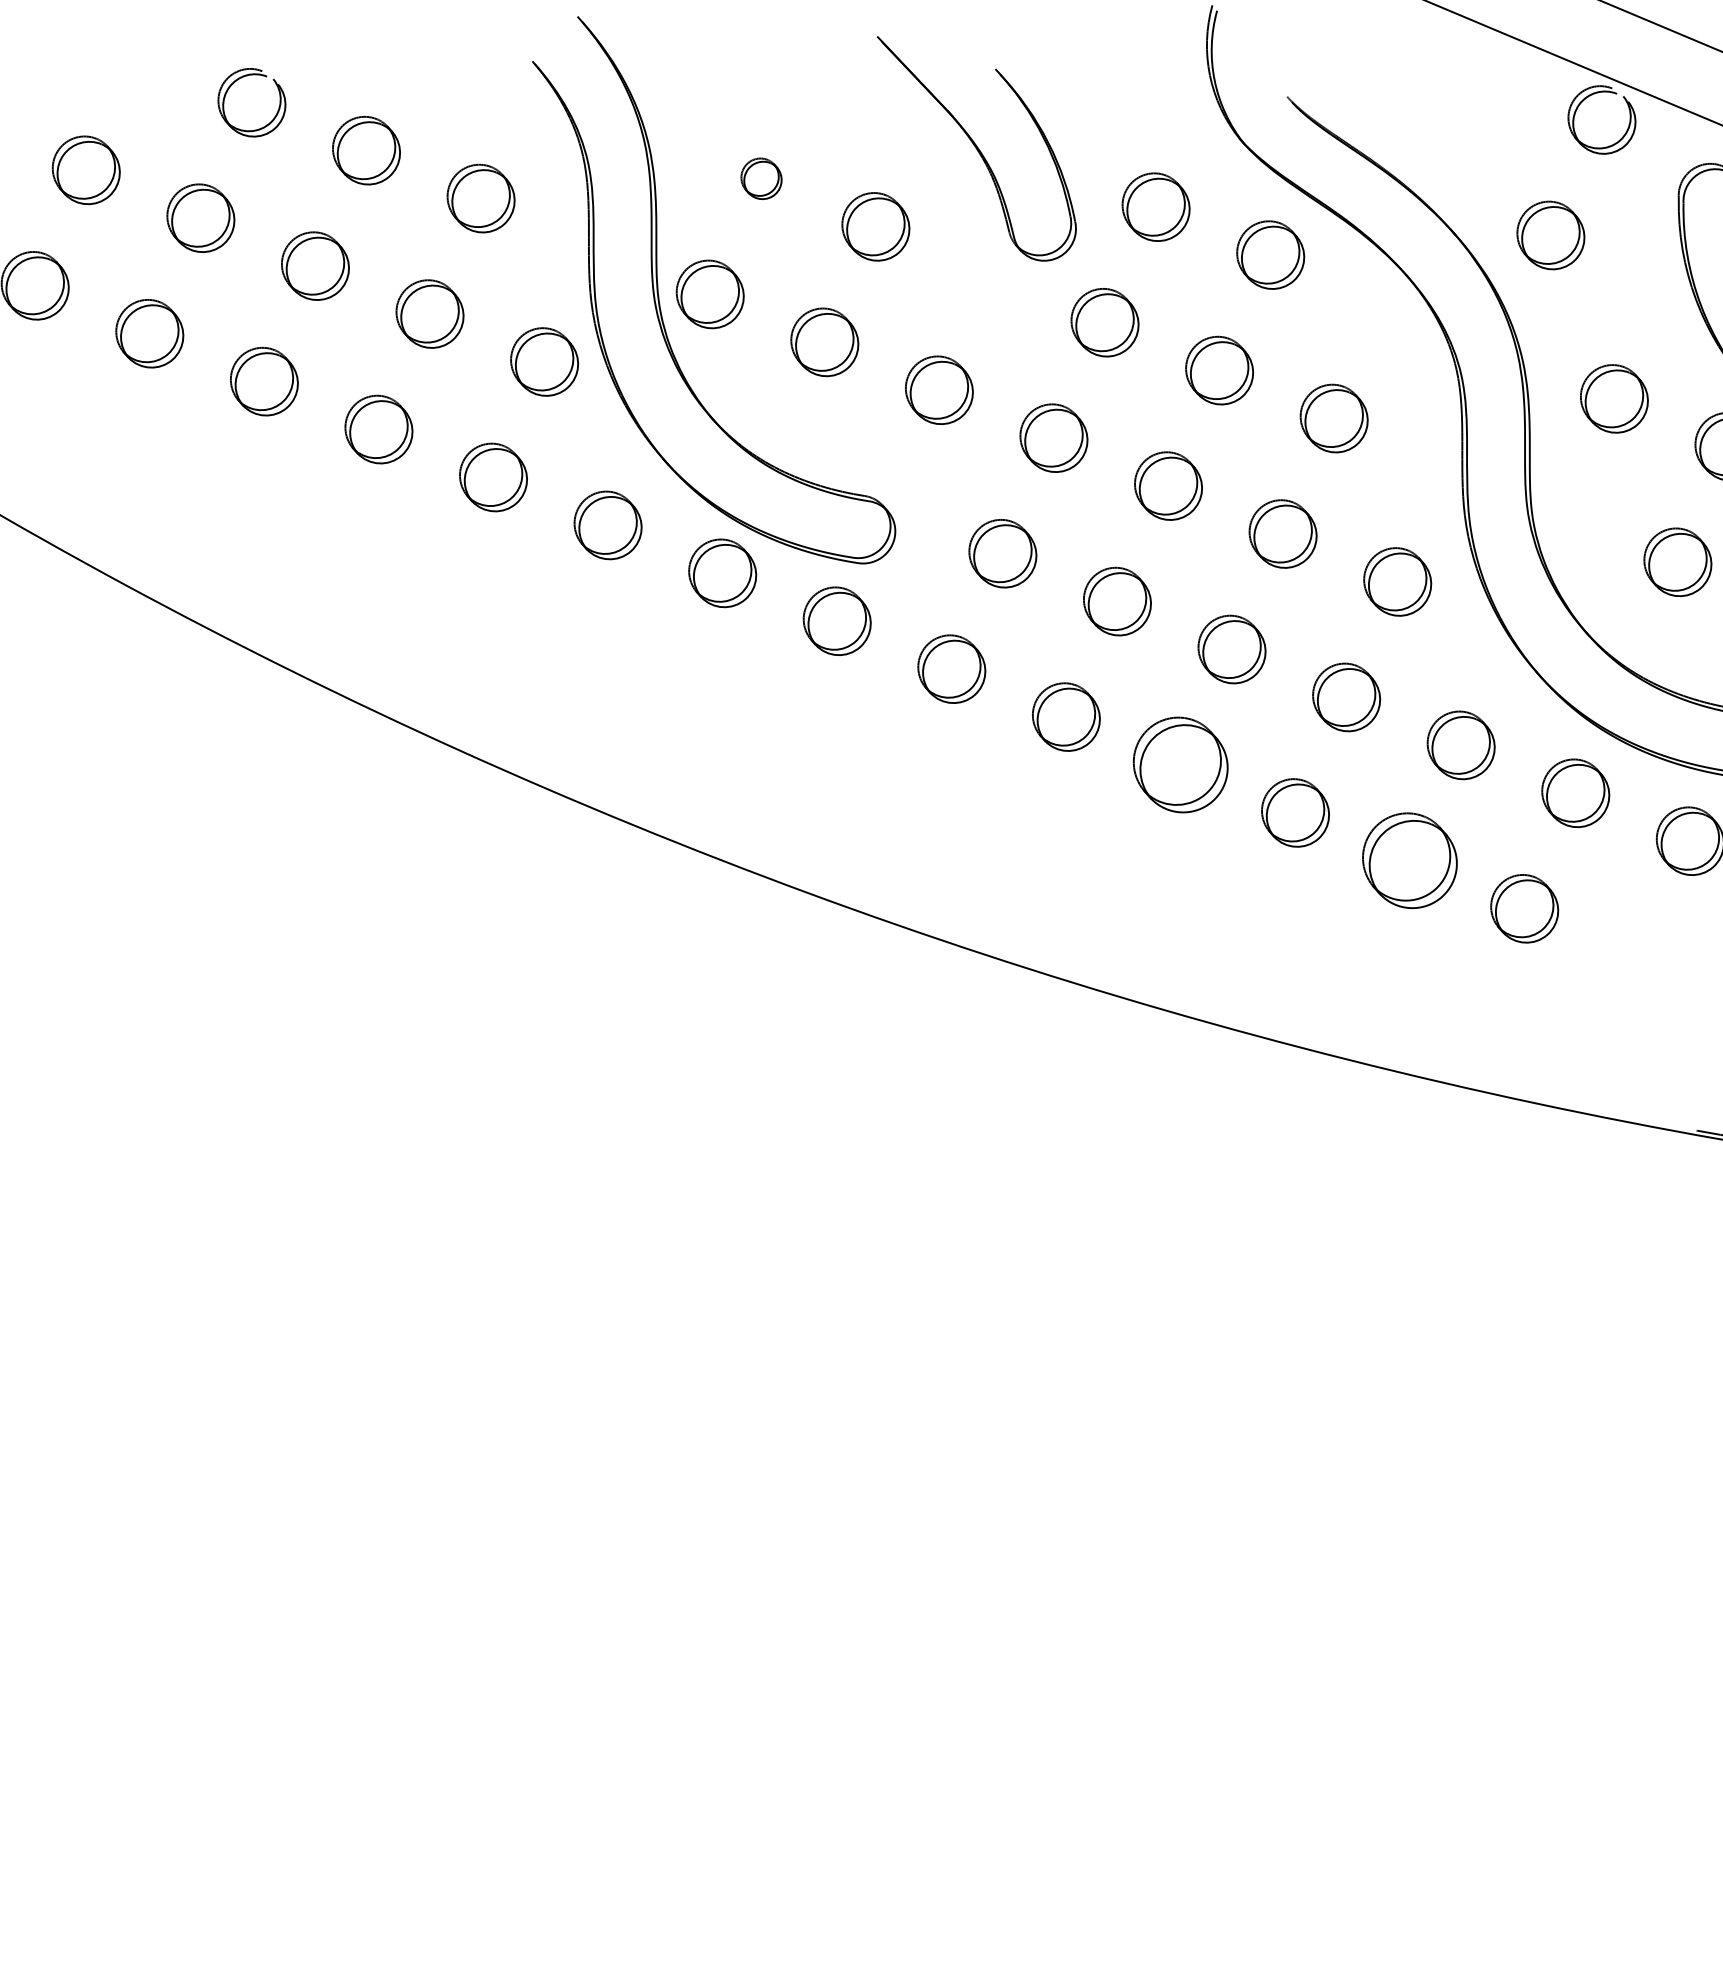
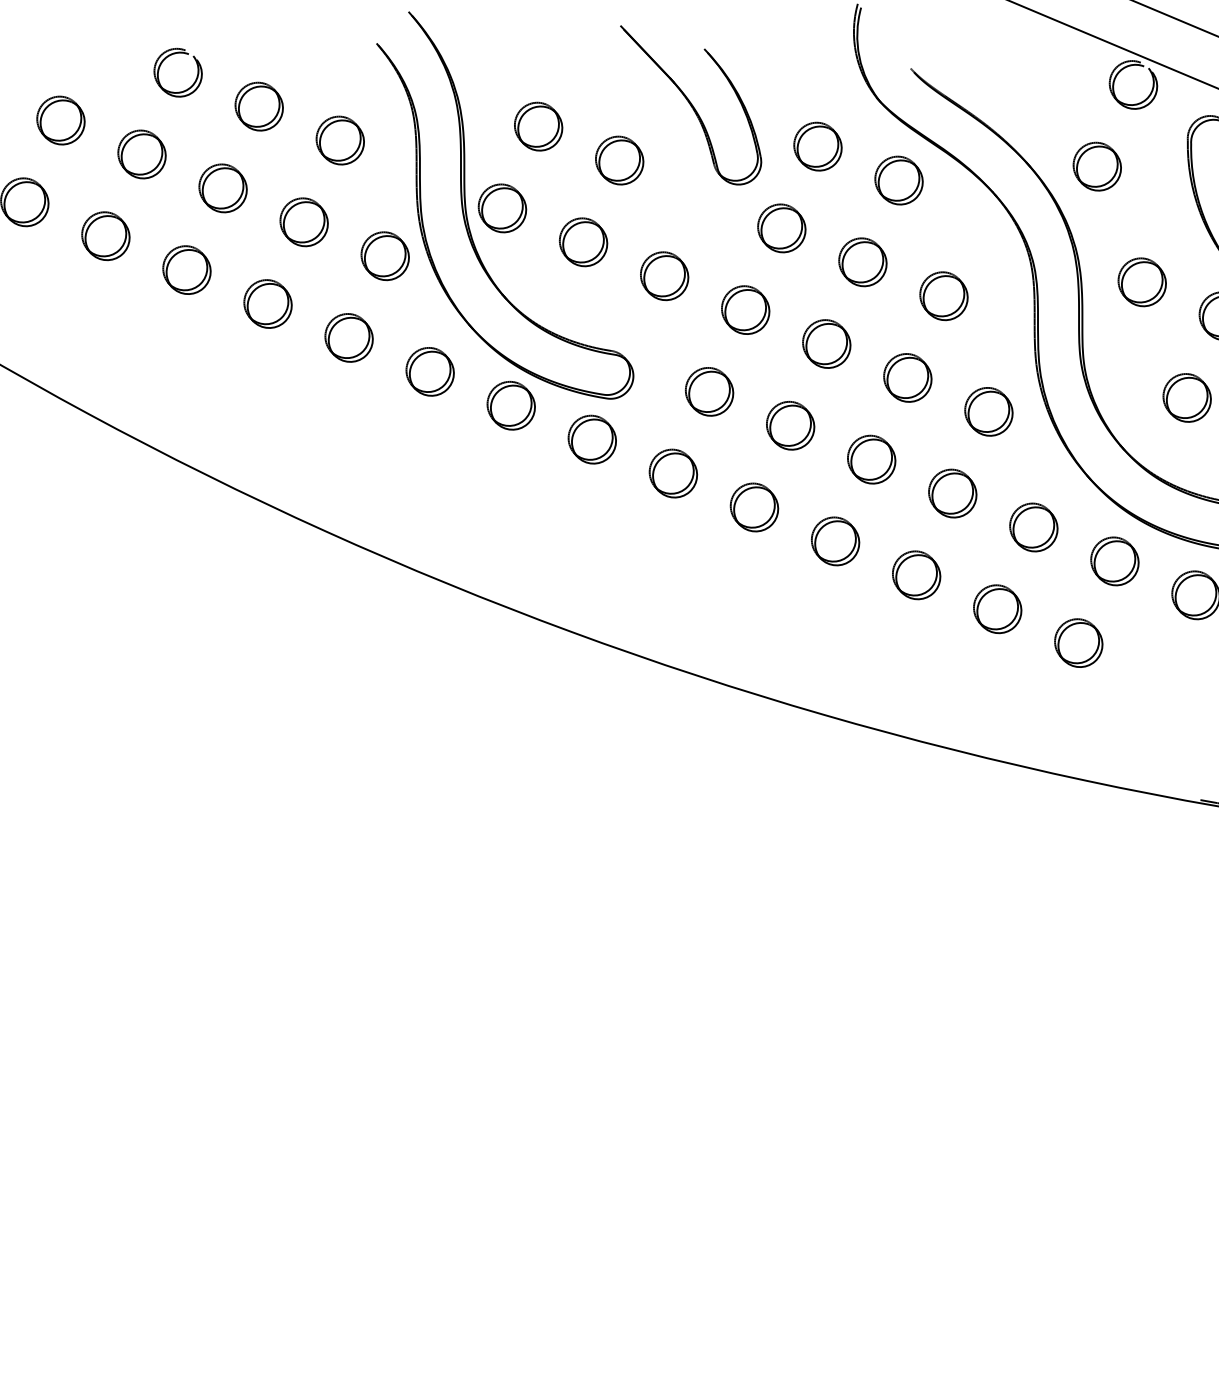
part: (761, 178) -> (538, 126), size x1.67
part: (1180, 765) -> (835, 541), size x0.71
part: (1409, 861) -> (997, 609), size x0.71

